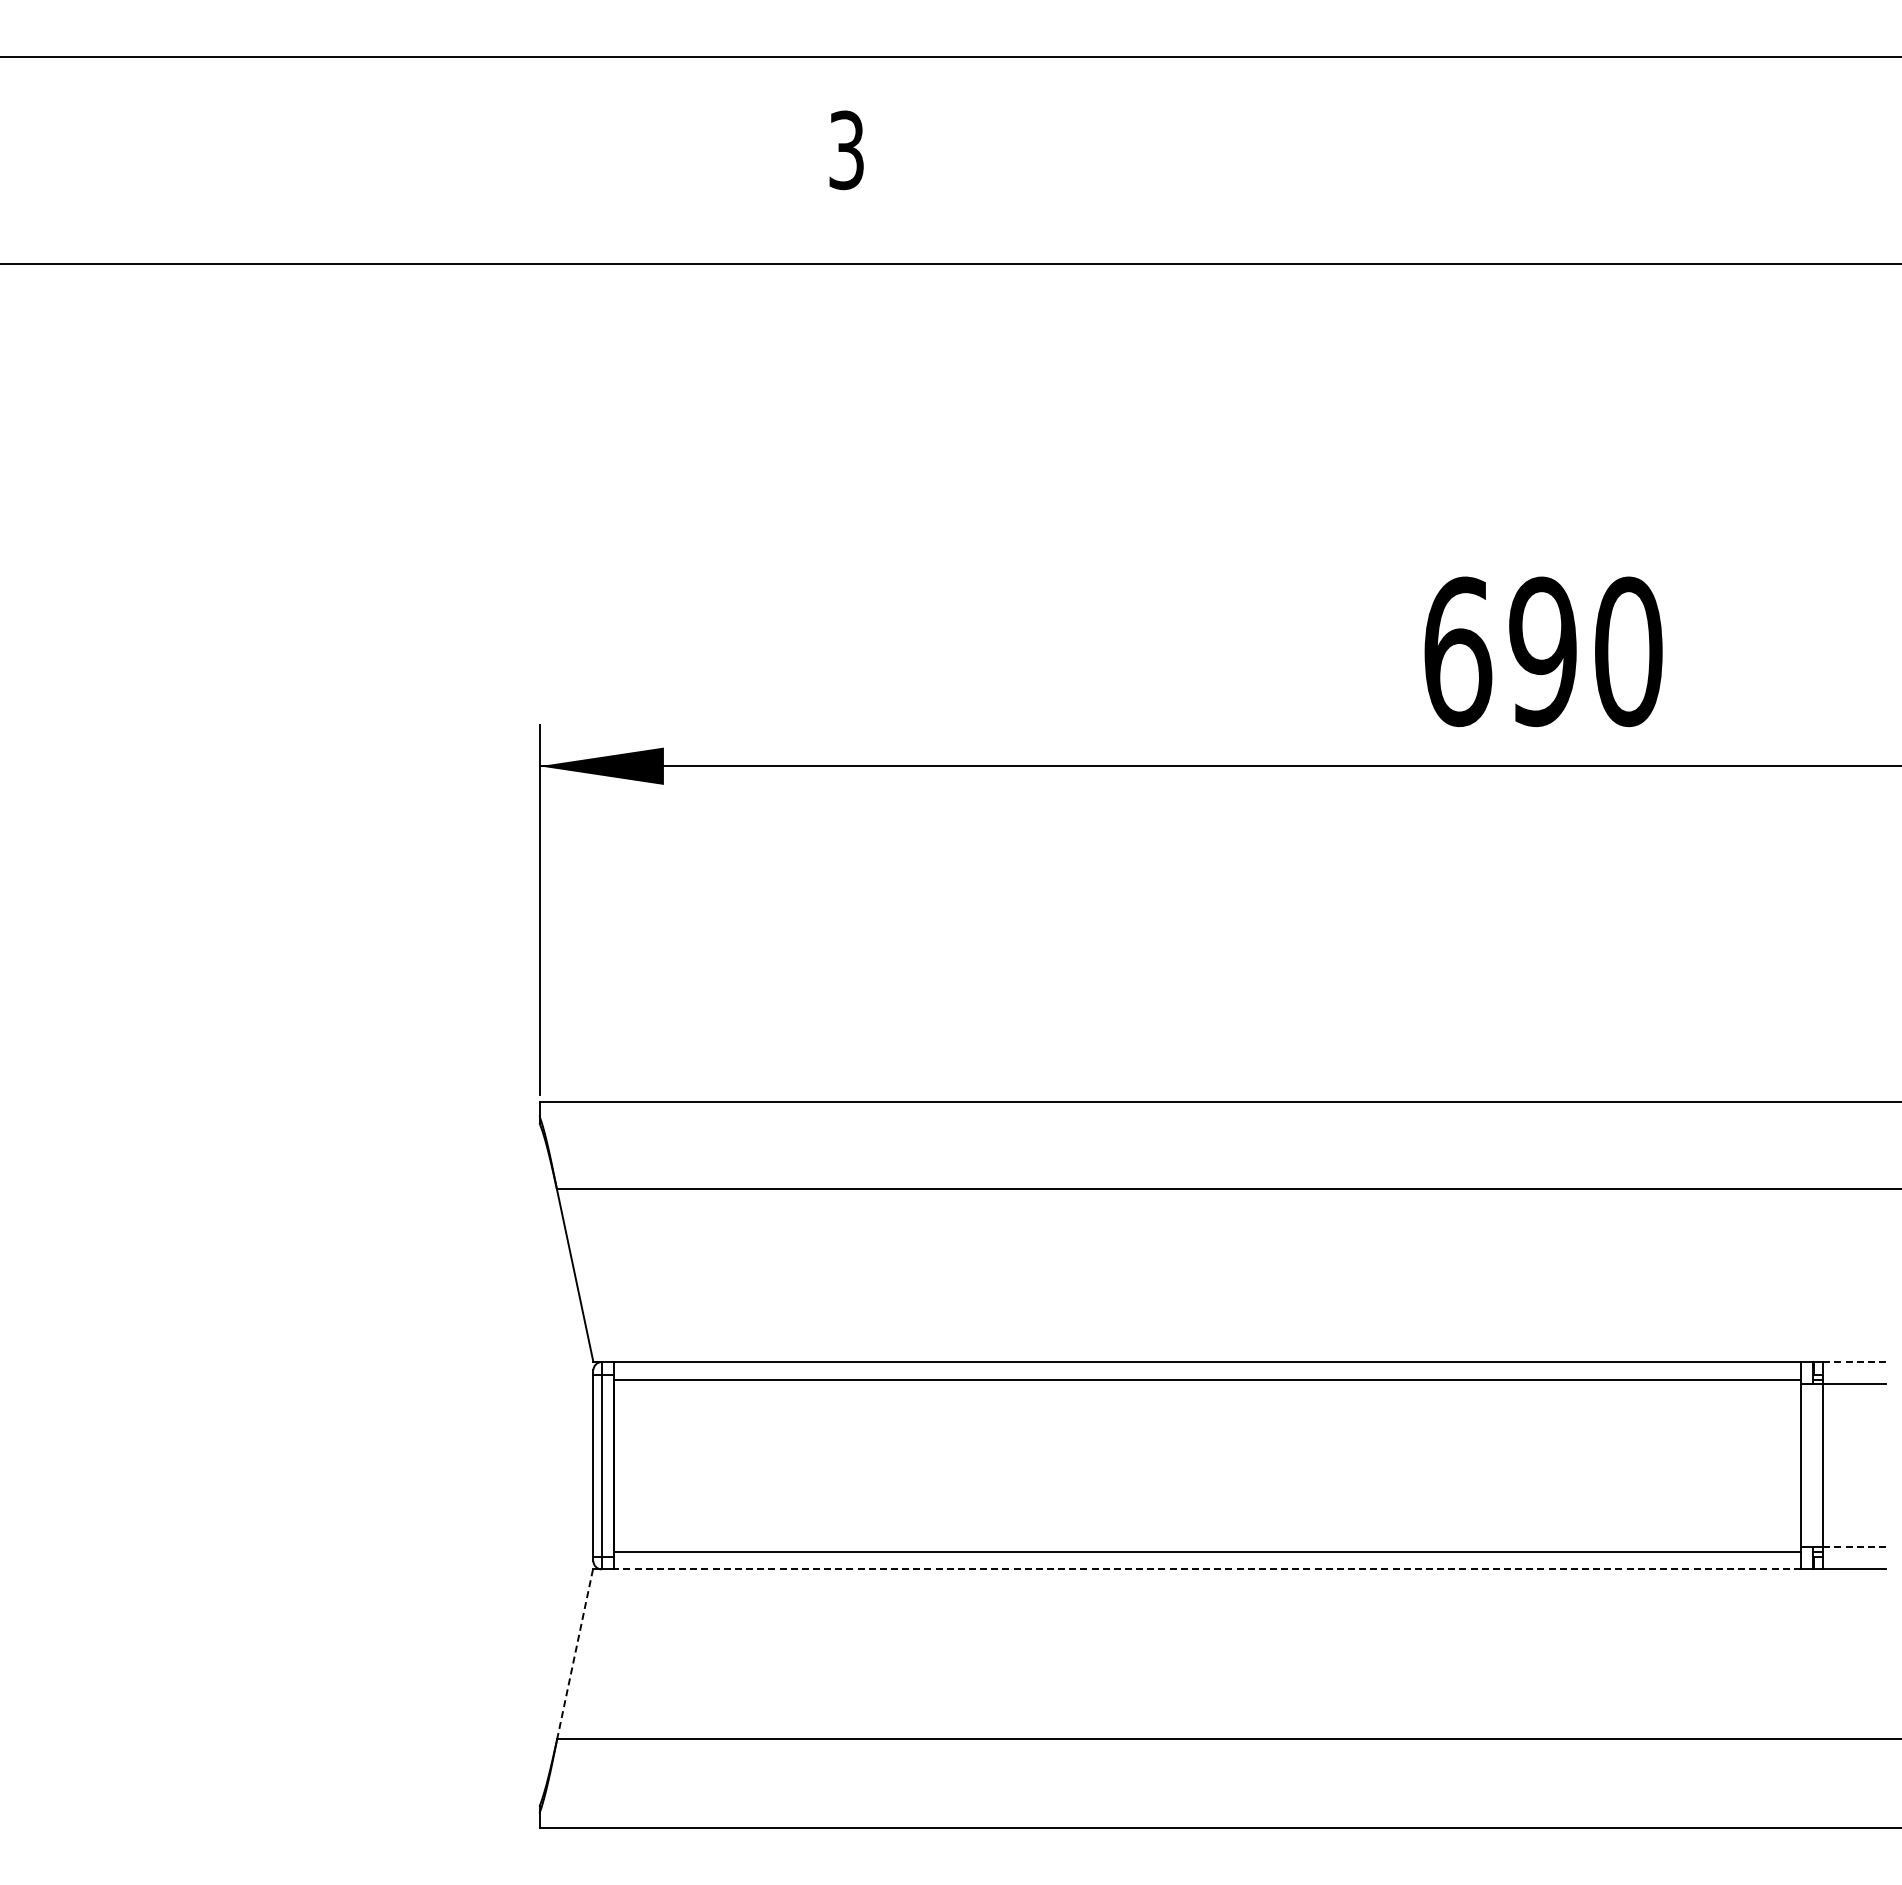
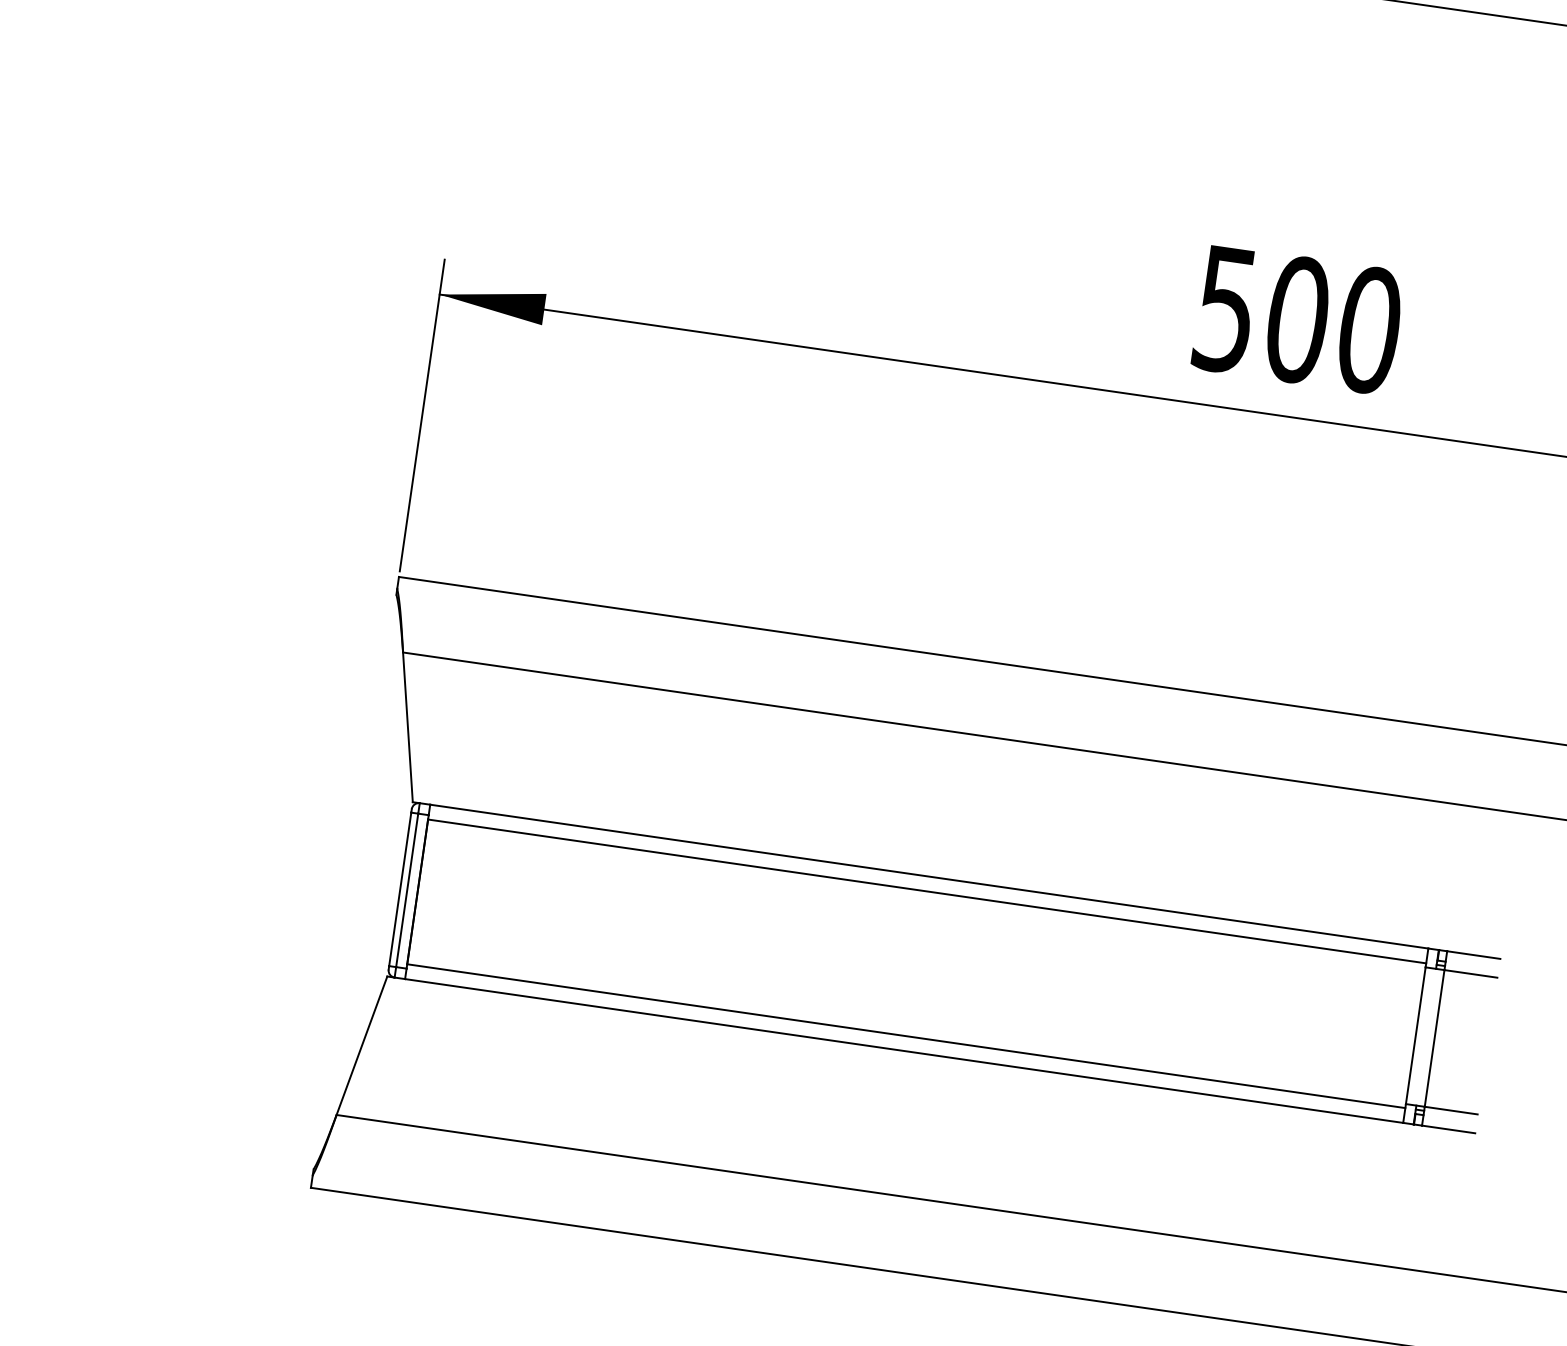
text: (1500, 651) -> (1261, 314), 690 -> 500
line: (1854, 1362) -> (1473, 955), dashed -> solid
line: (1855, 1546) -> (1452, 1110), dashed -> solid
line: (1206, 1569) -> (903, 1050), dashed -> solid
line: (575, 1654) -> (362, 1045), dashed -> solid

